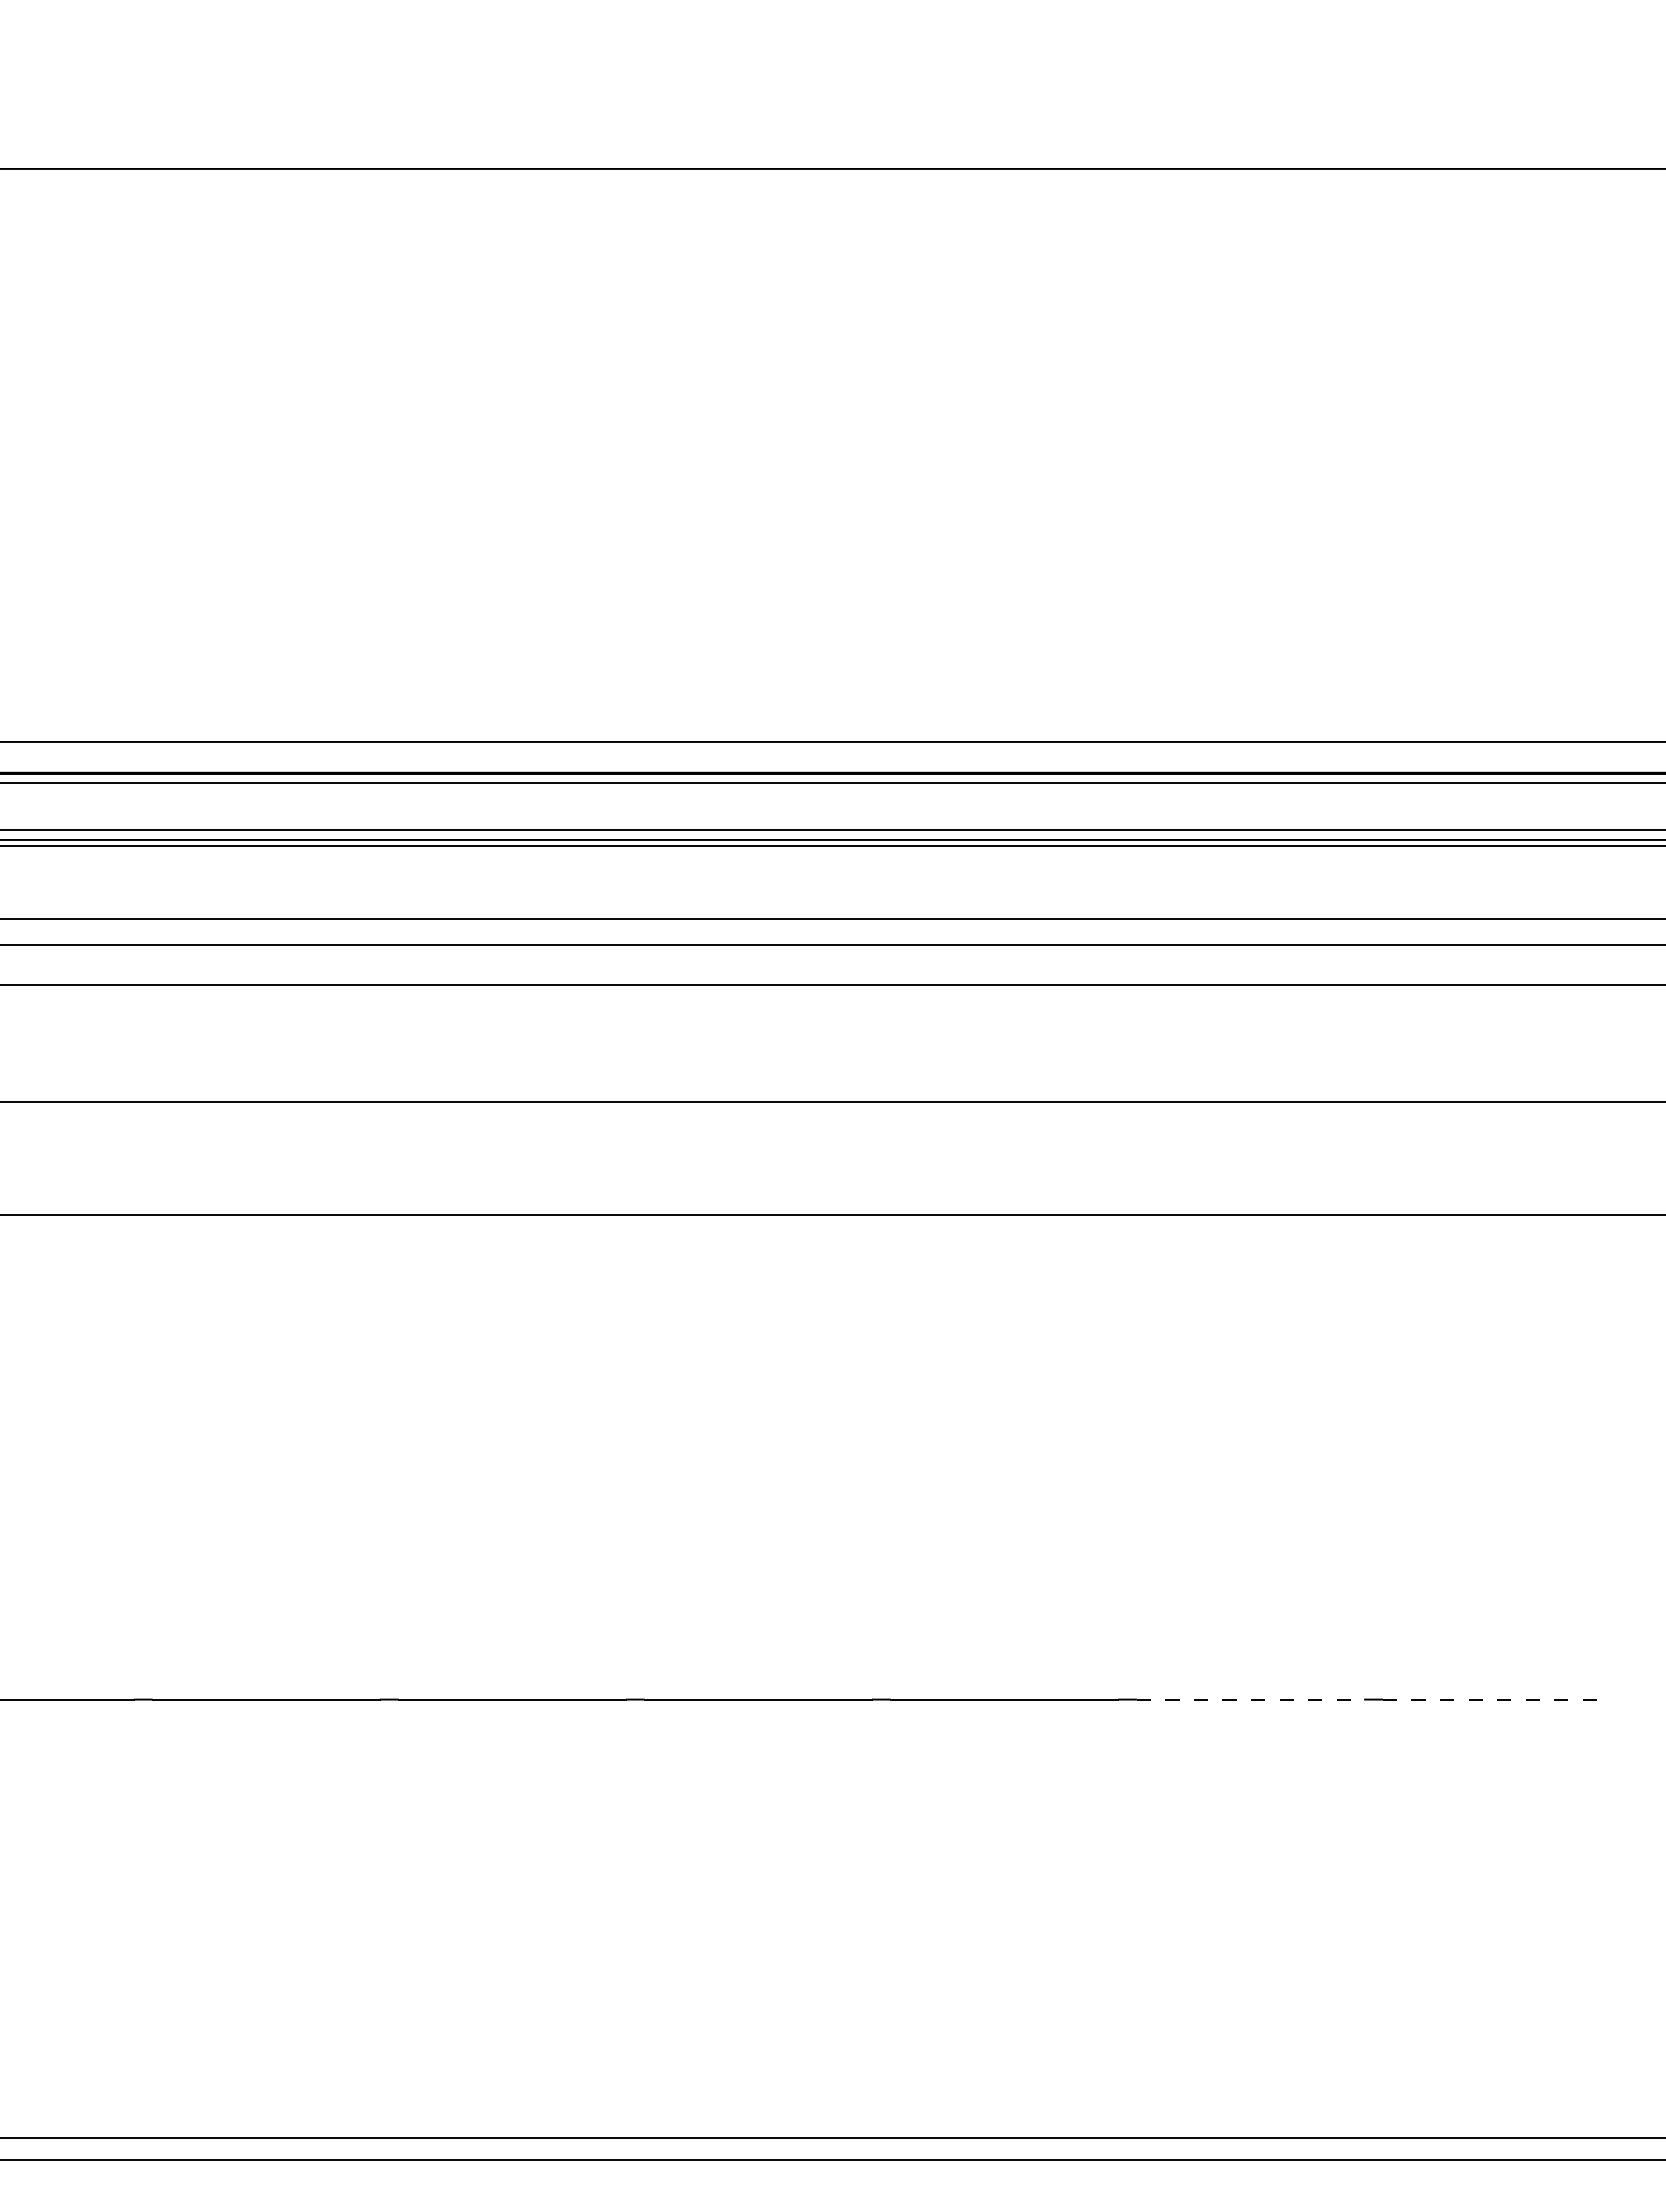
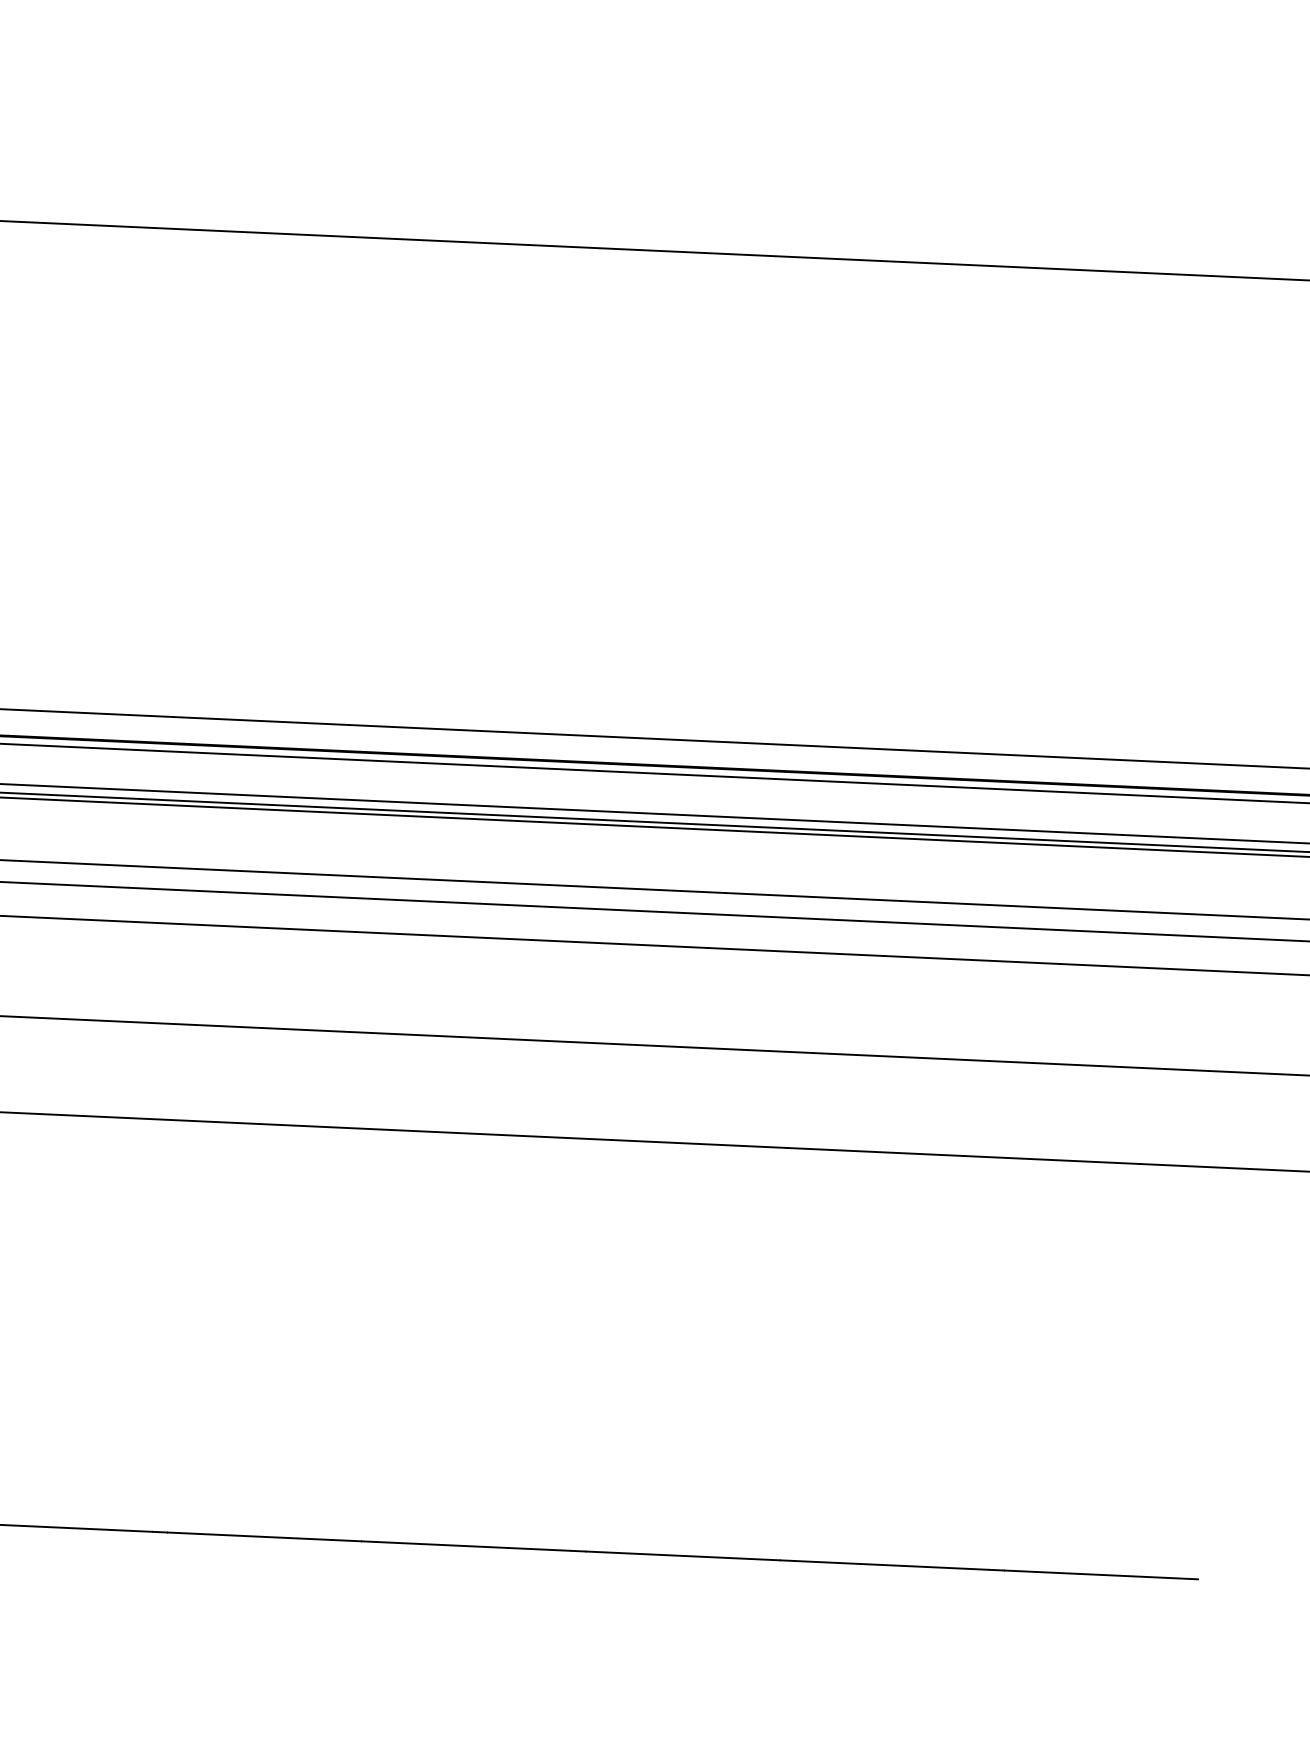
line: (1250, 1699) -> (892, 1565), dashed -> solid
line: (1496, 1699) -> (1101, 1574), dashed -> solid

